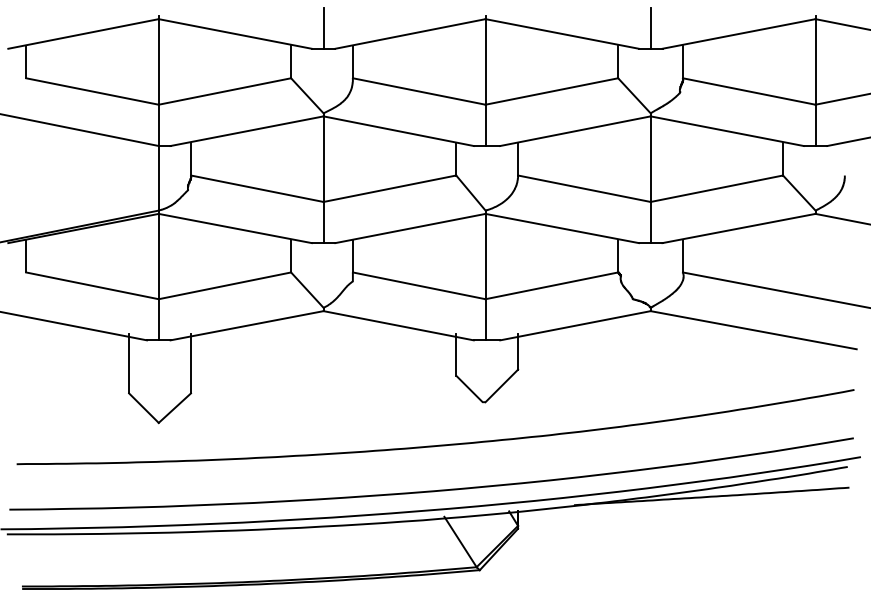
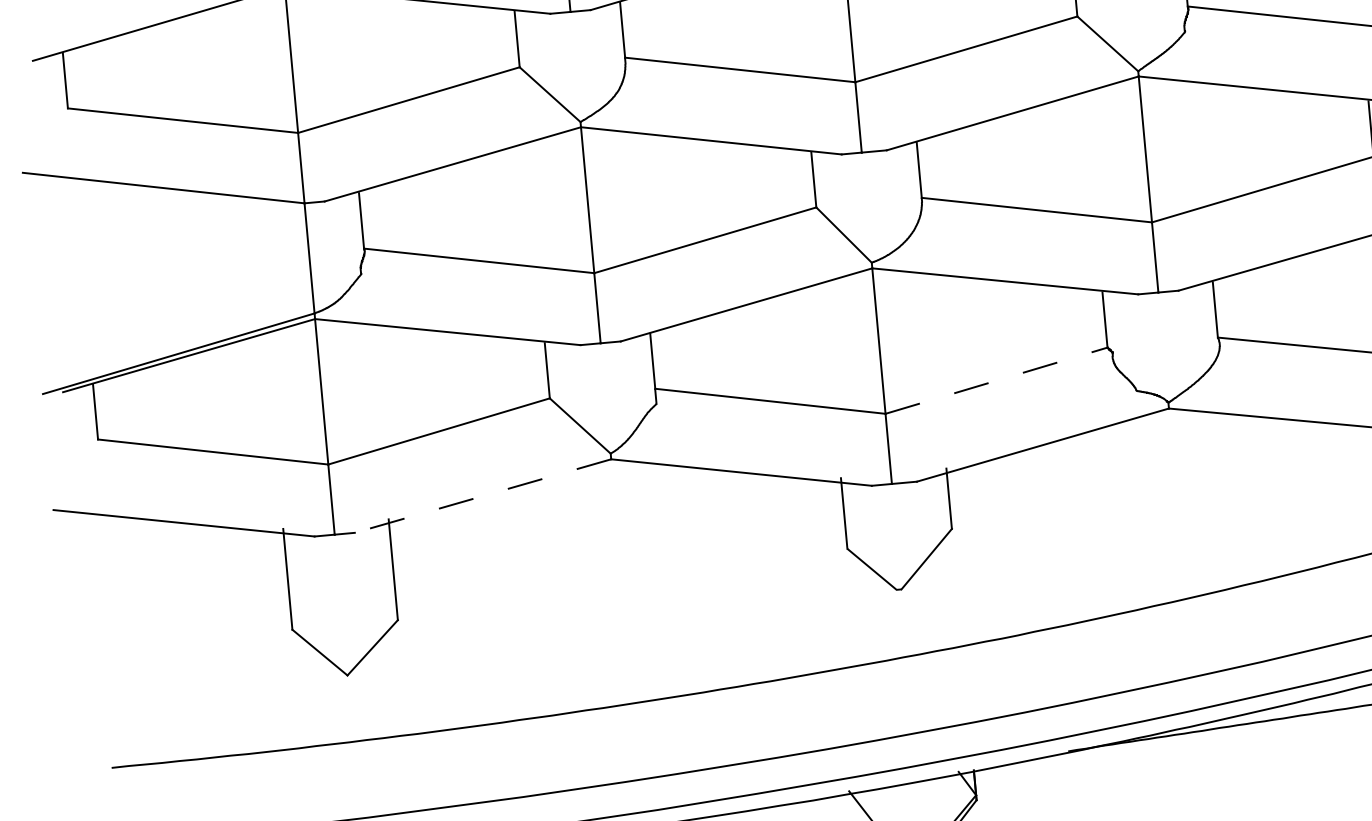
line: (551, 285) -> (995, 380), solid -> dashed
line: (247, 325) -> (483, 495), solid -> dashed

